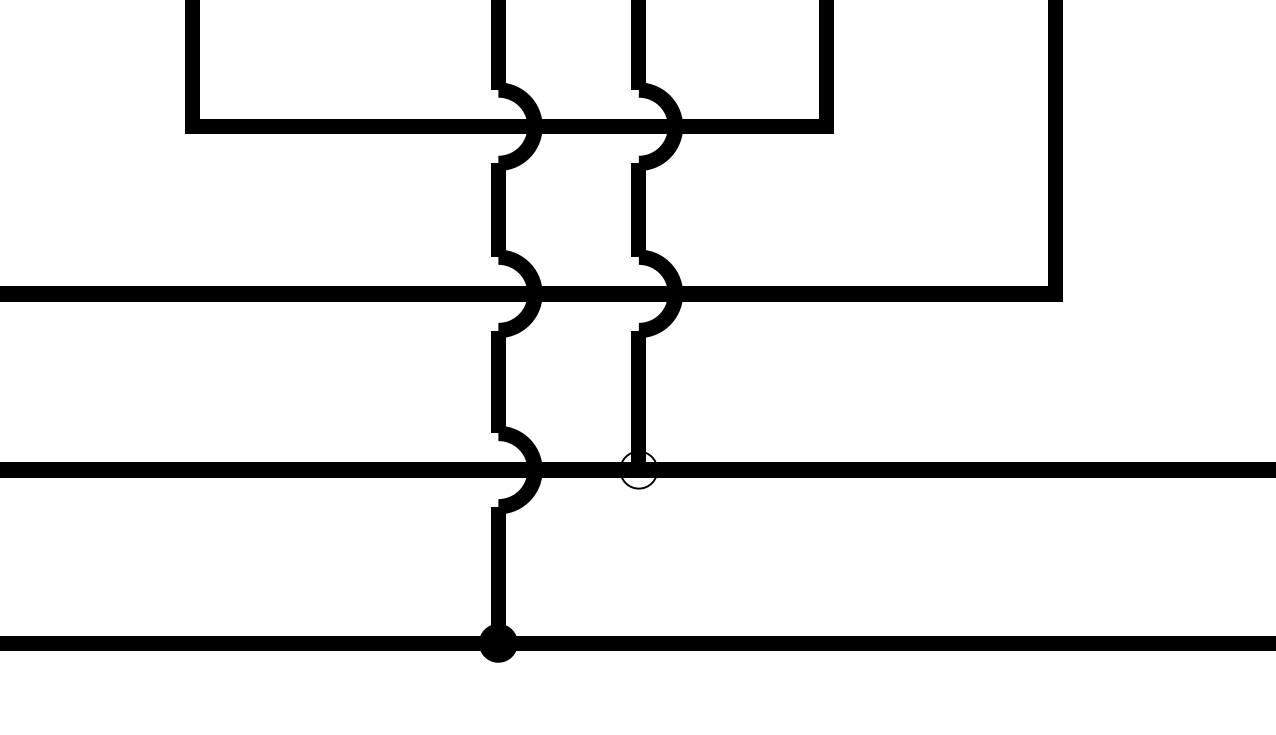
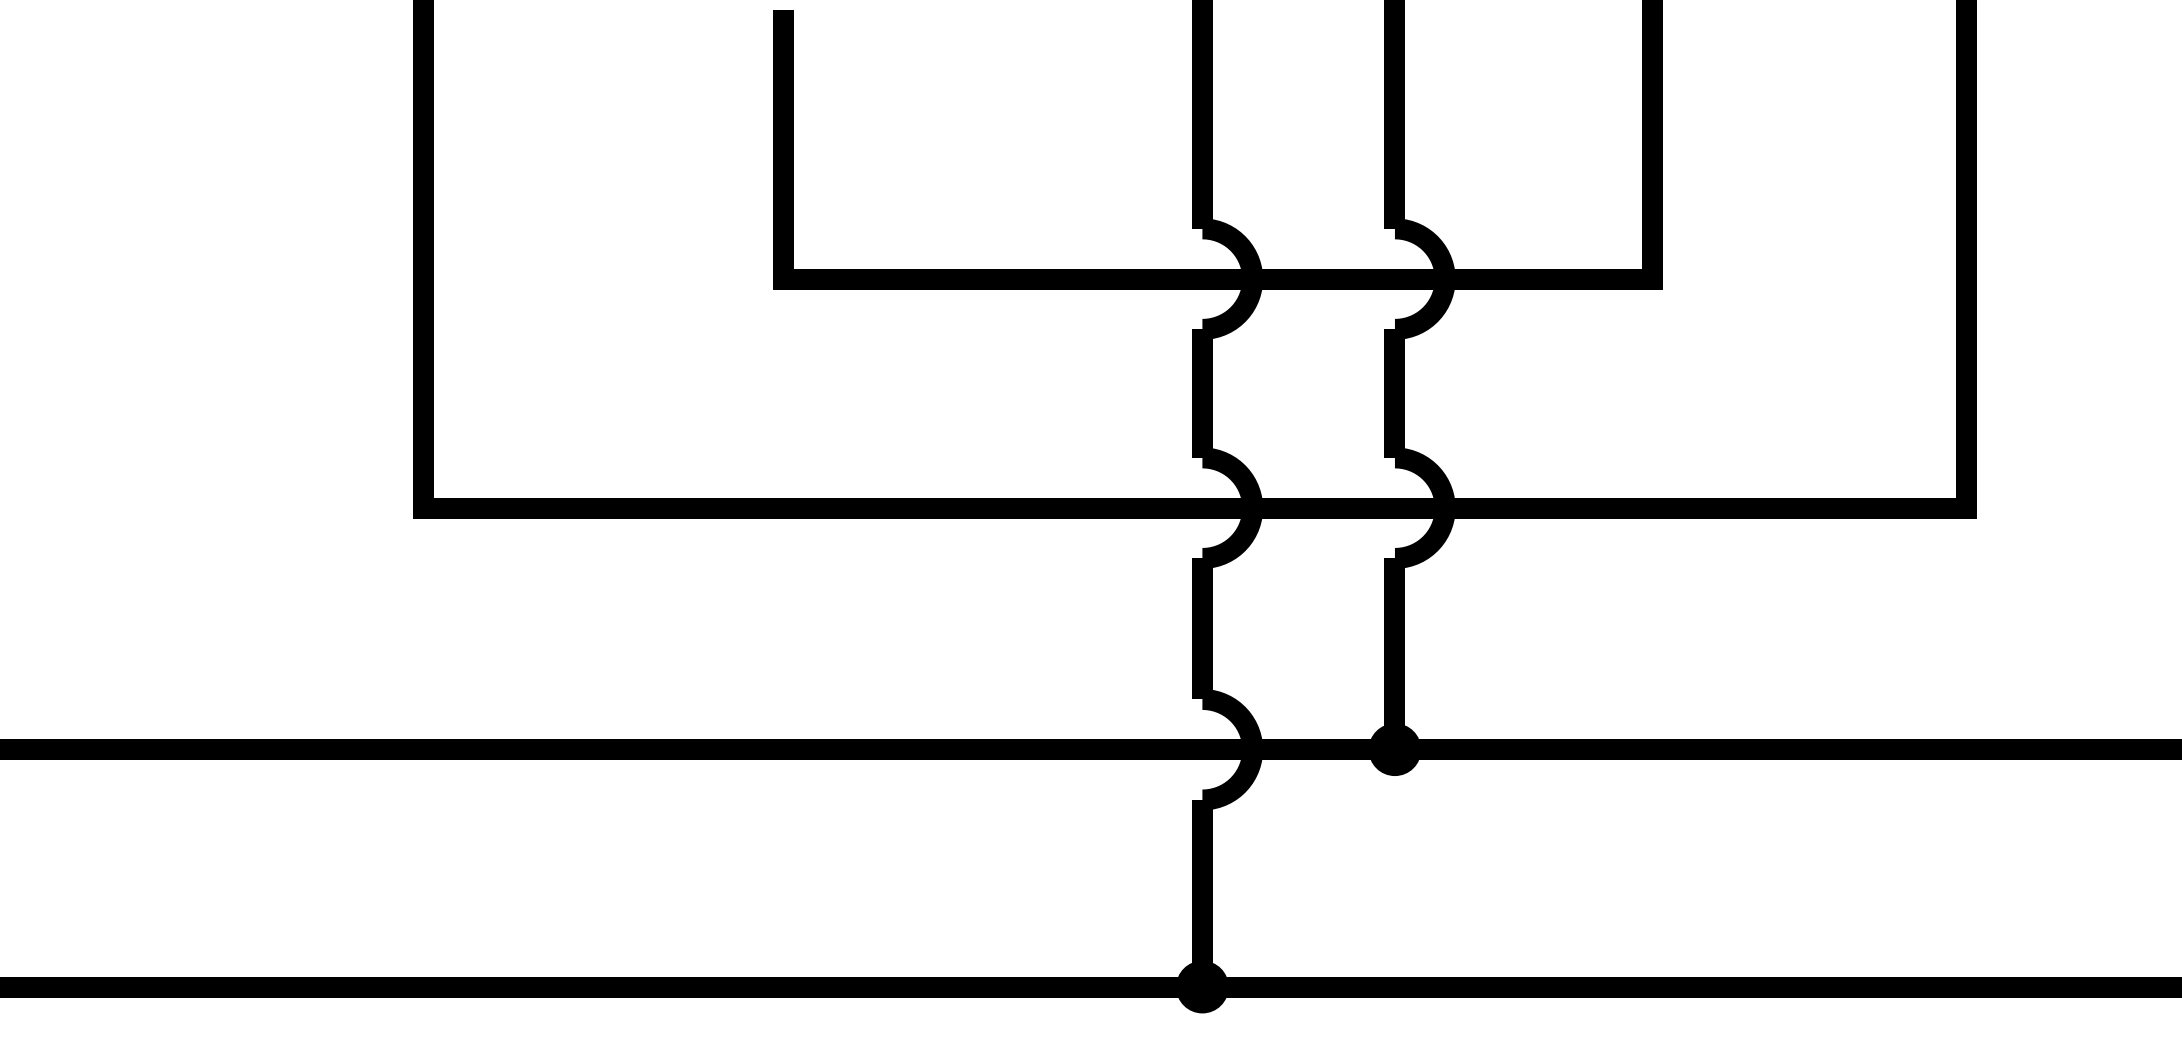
fill: (638, 469) -> (1394, 749), added

